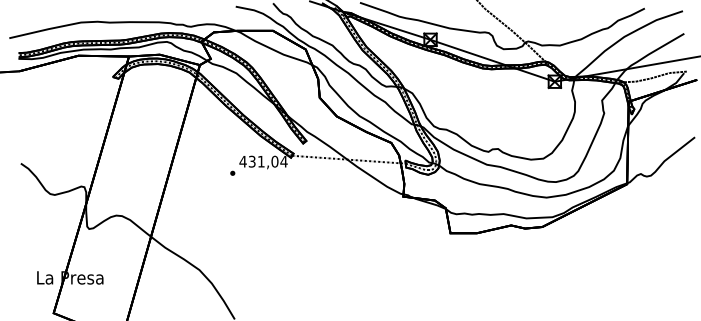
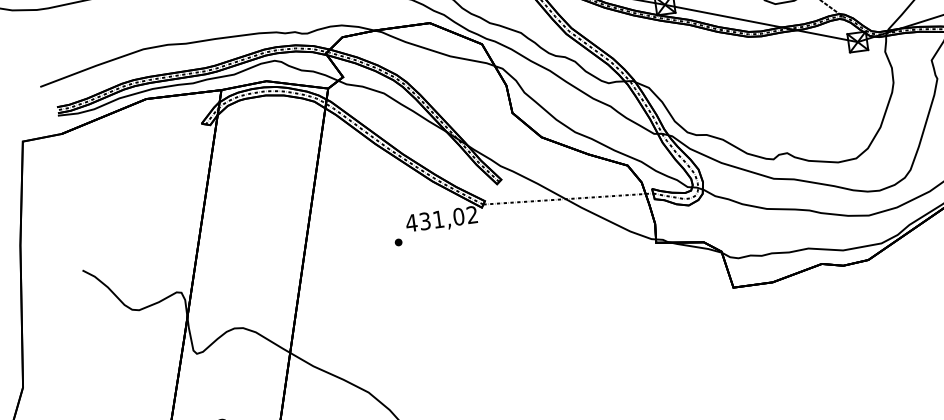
text: (283, 161) -> (471, 214), 431,04 -> 431,02

